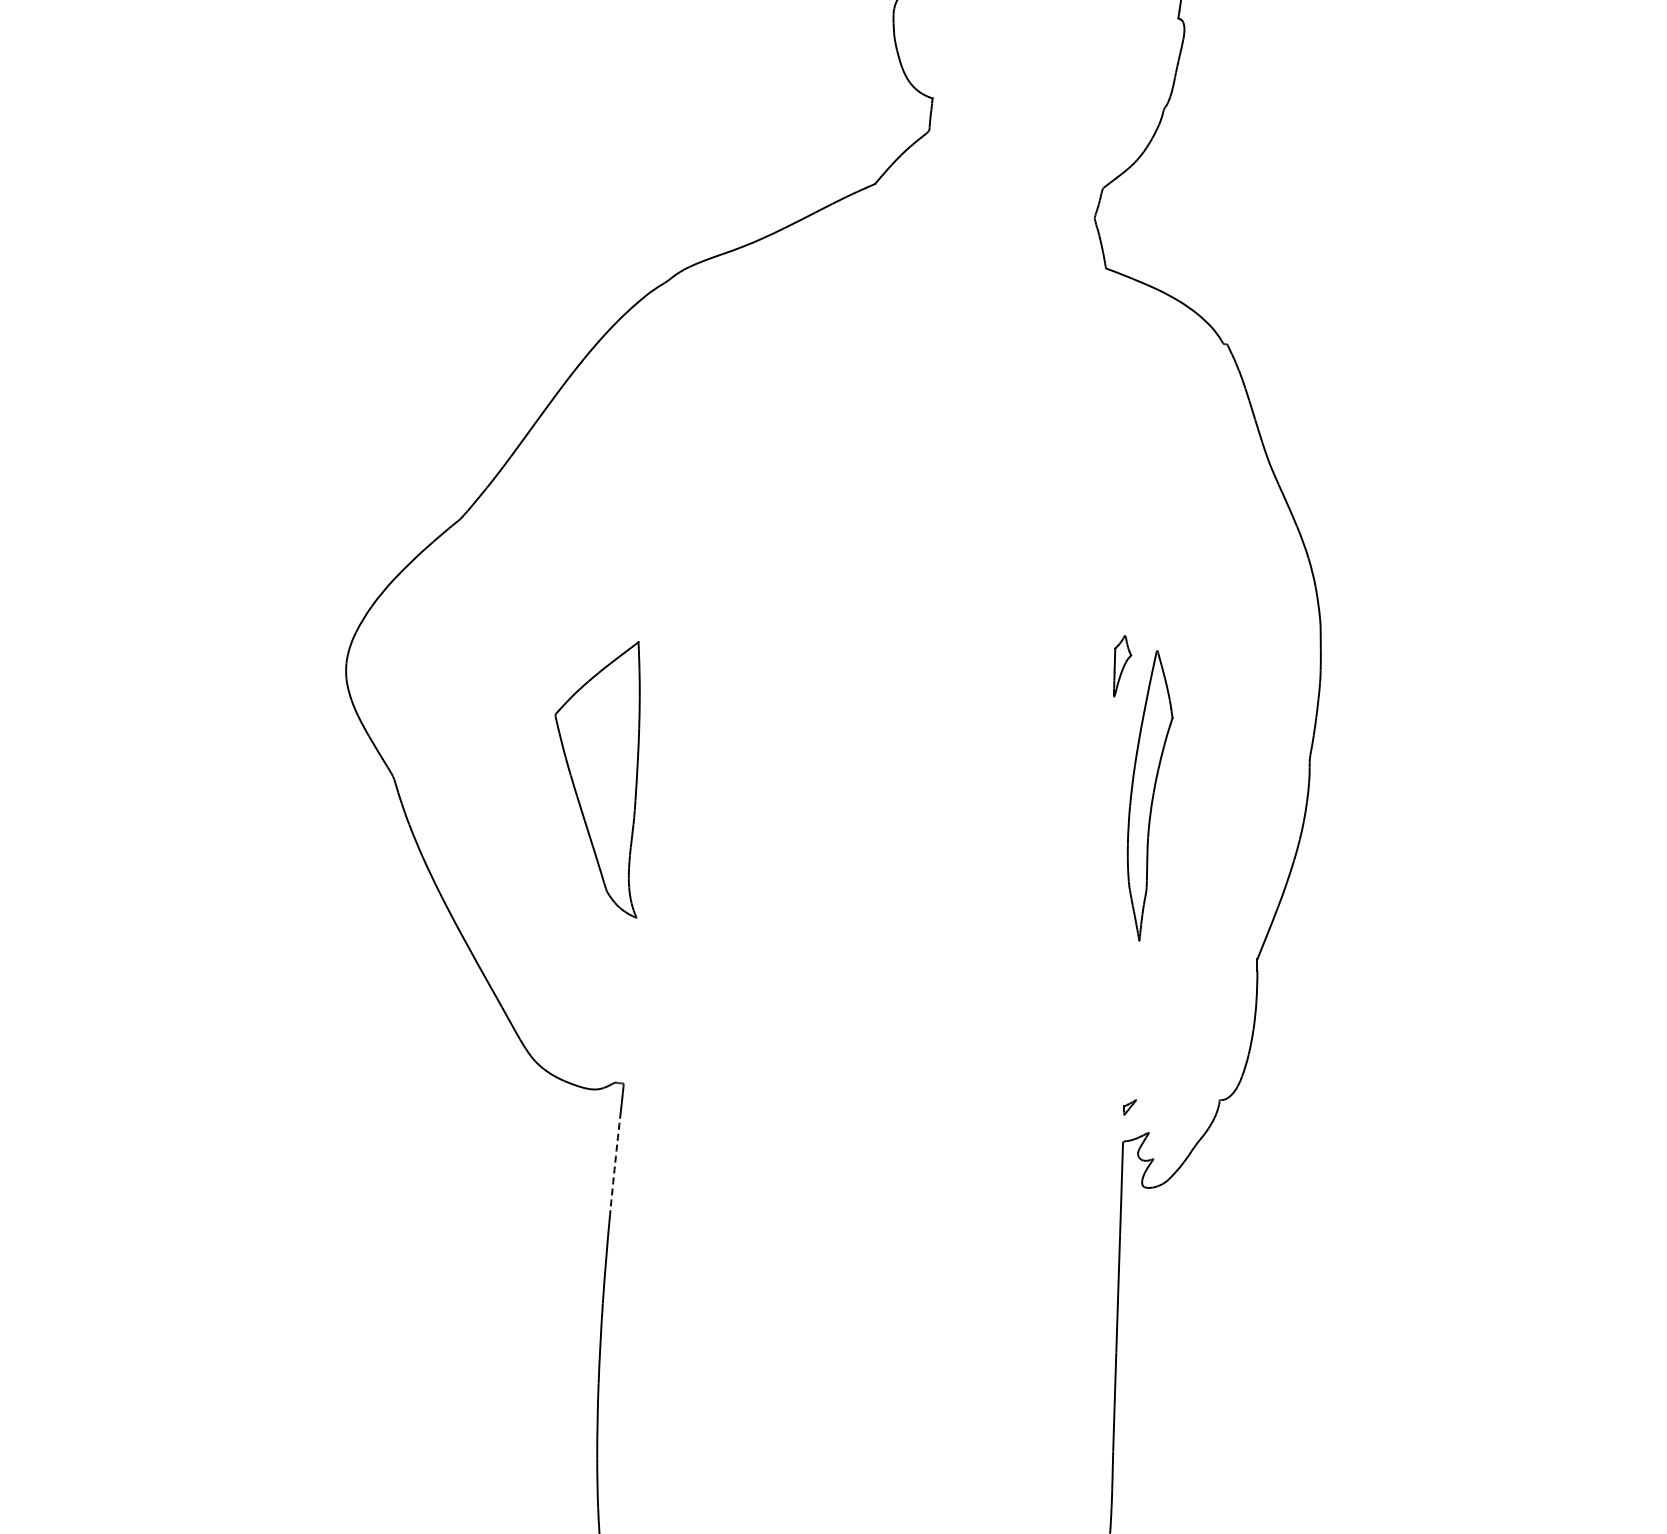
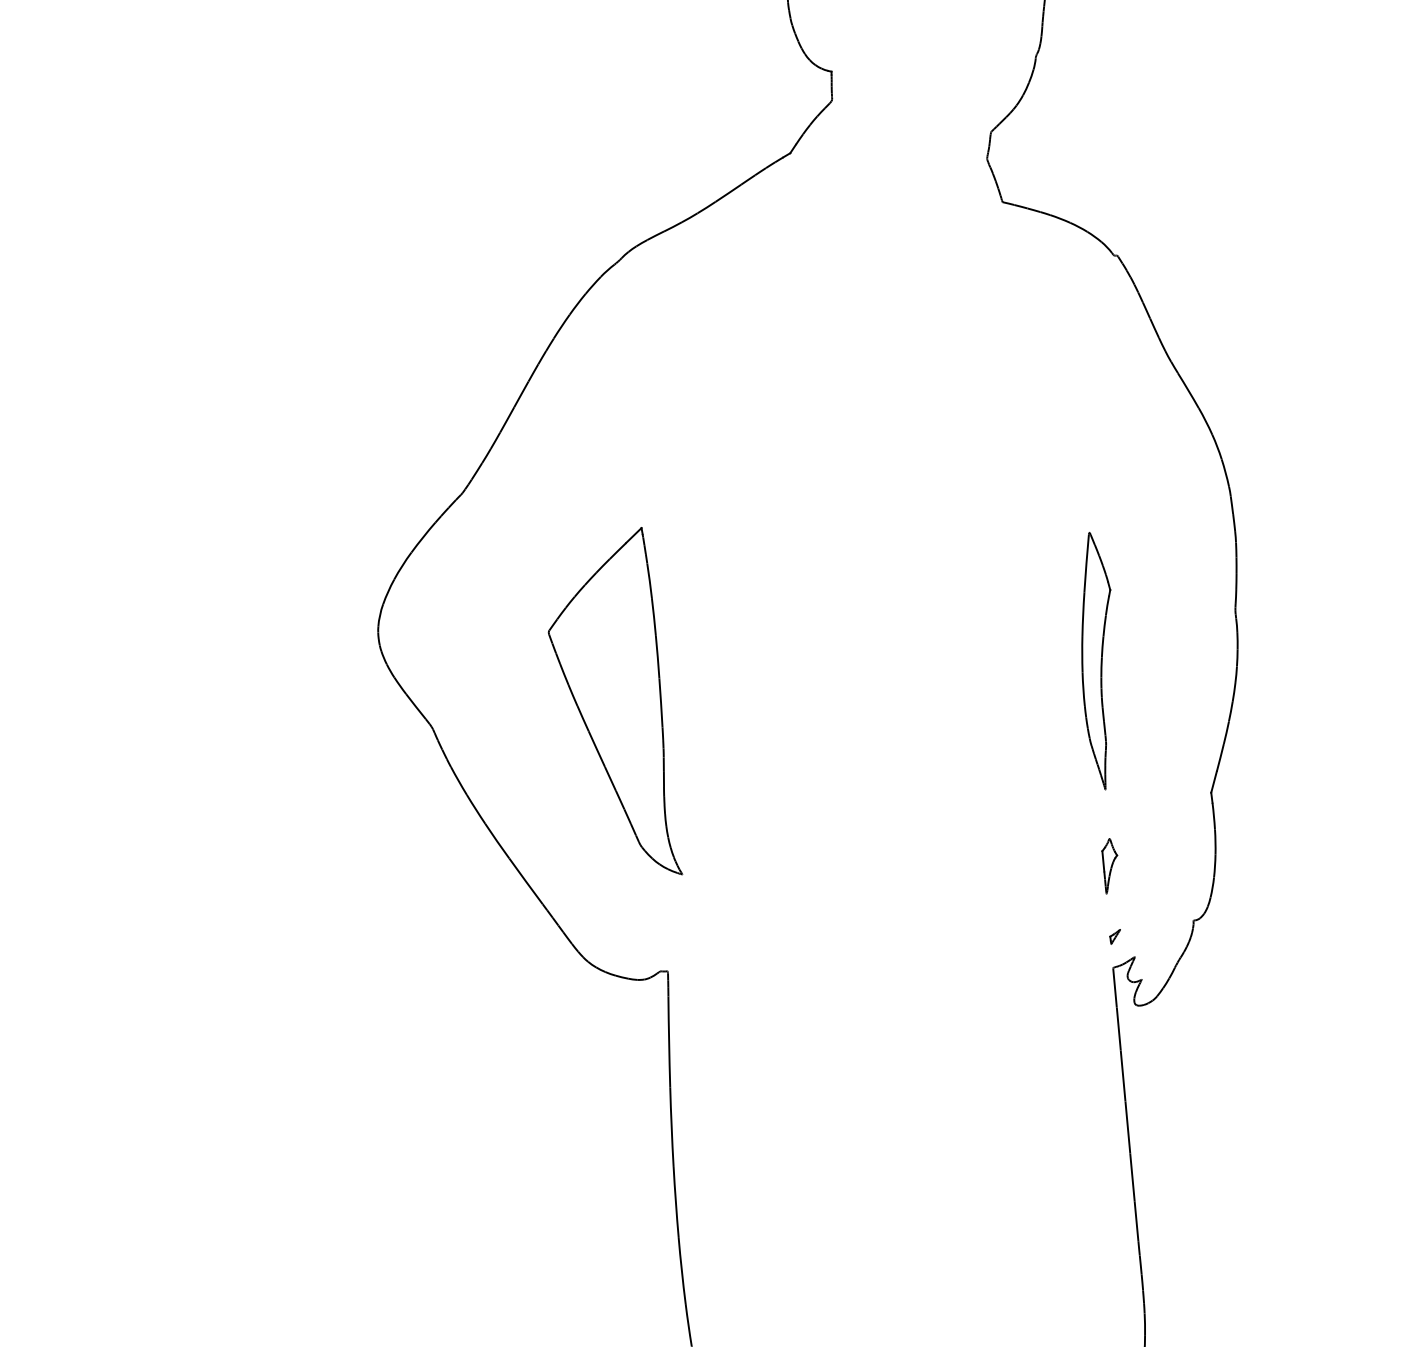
part: (1122, 666) -> (1110, 866), moved
part: (597, 779) -> (611, 706), size x1.43
arc: (615, 1163) -> (669, 1042), dashed -> solid

